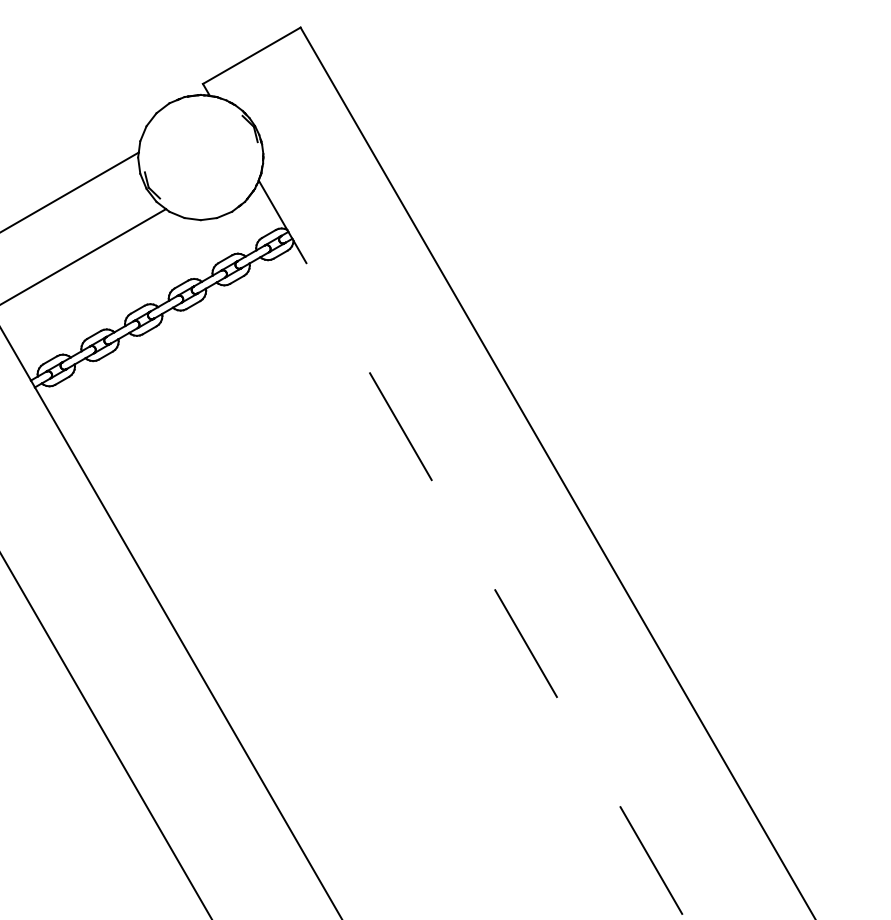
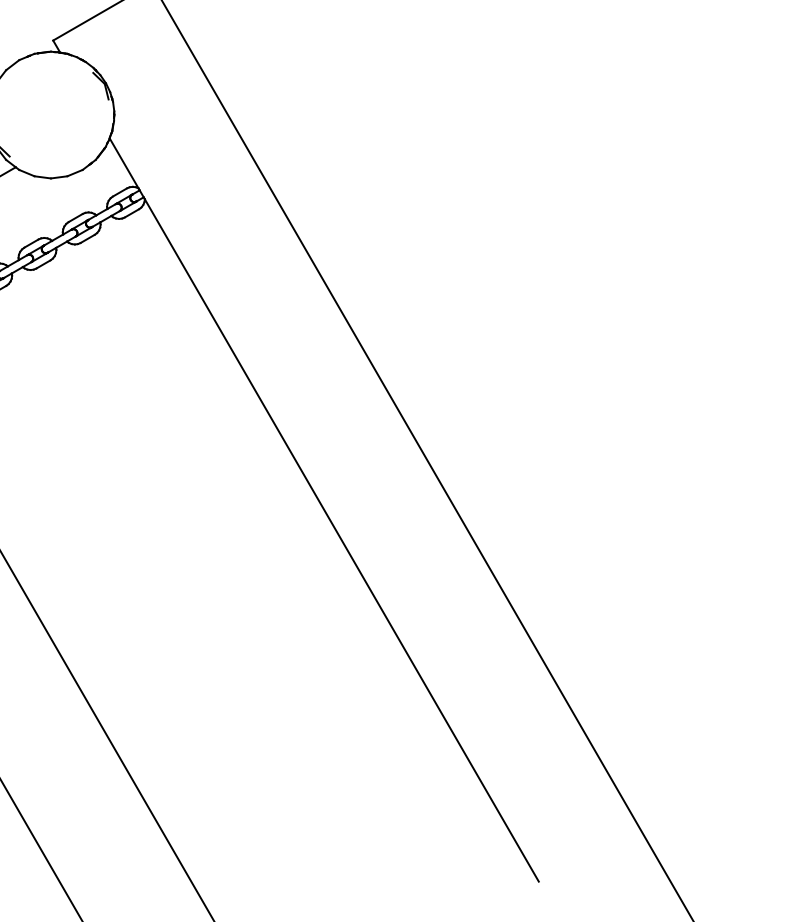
line: (487, 577) -> (341, 540), dashed -> solid

